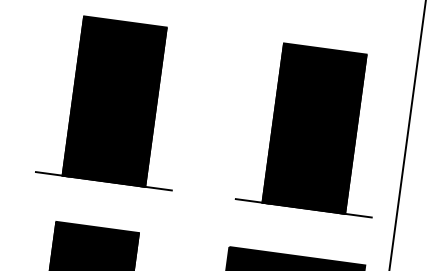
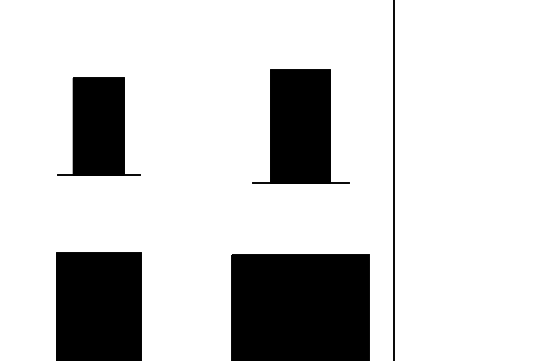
part: (114, 101) -> (98, 126), size x0.6
part: (314, 128) -> (300, 126), size x0.7

